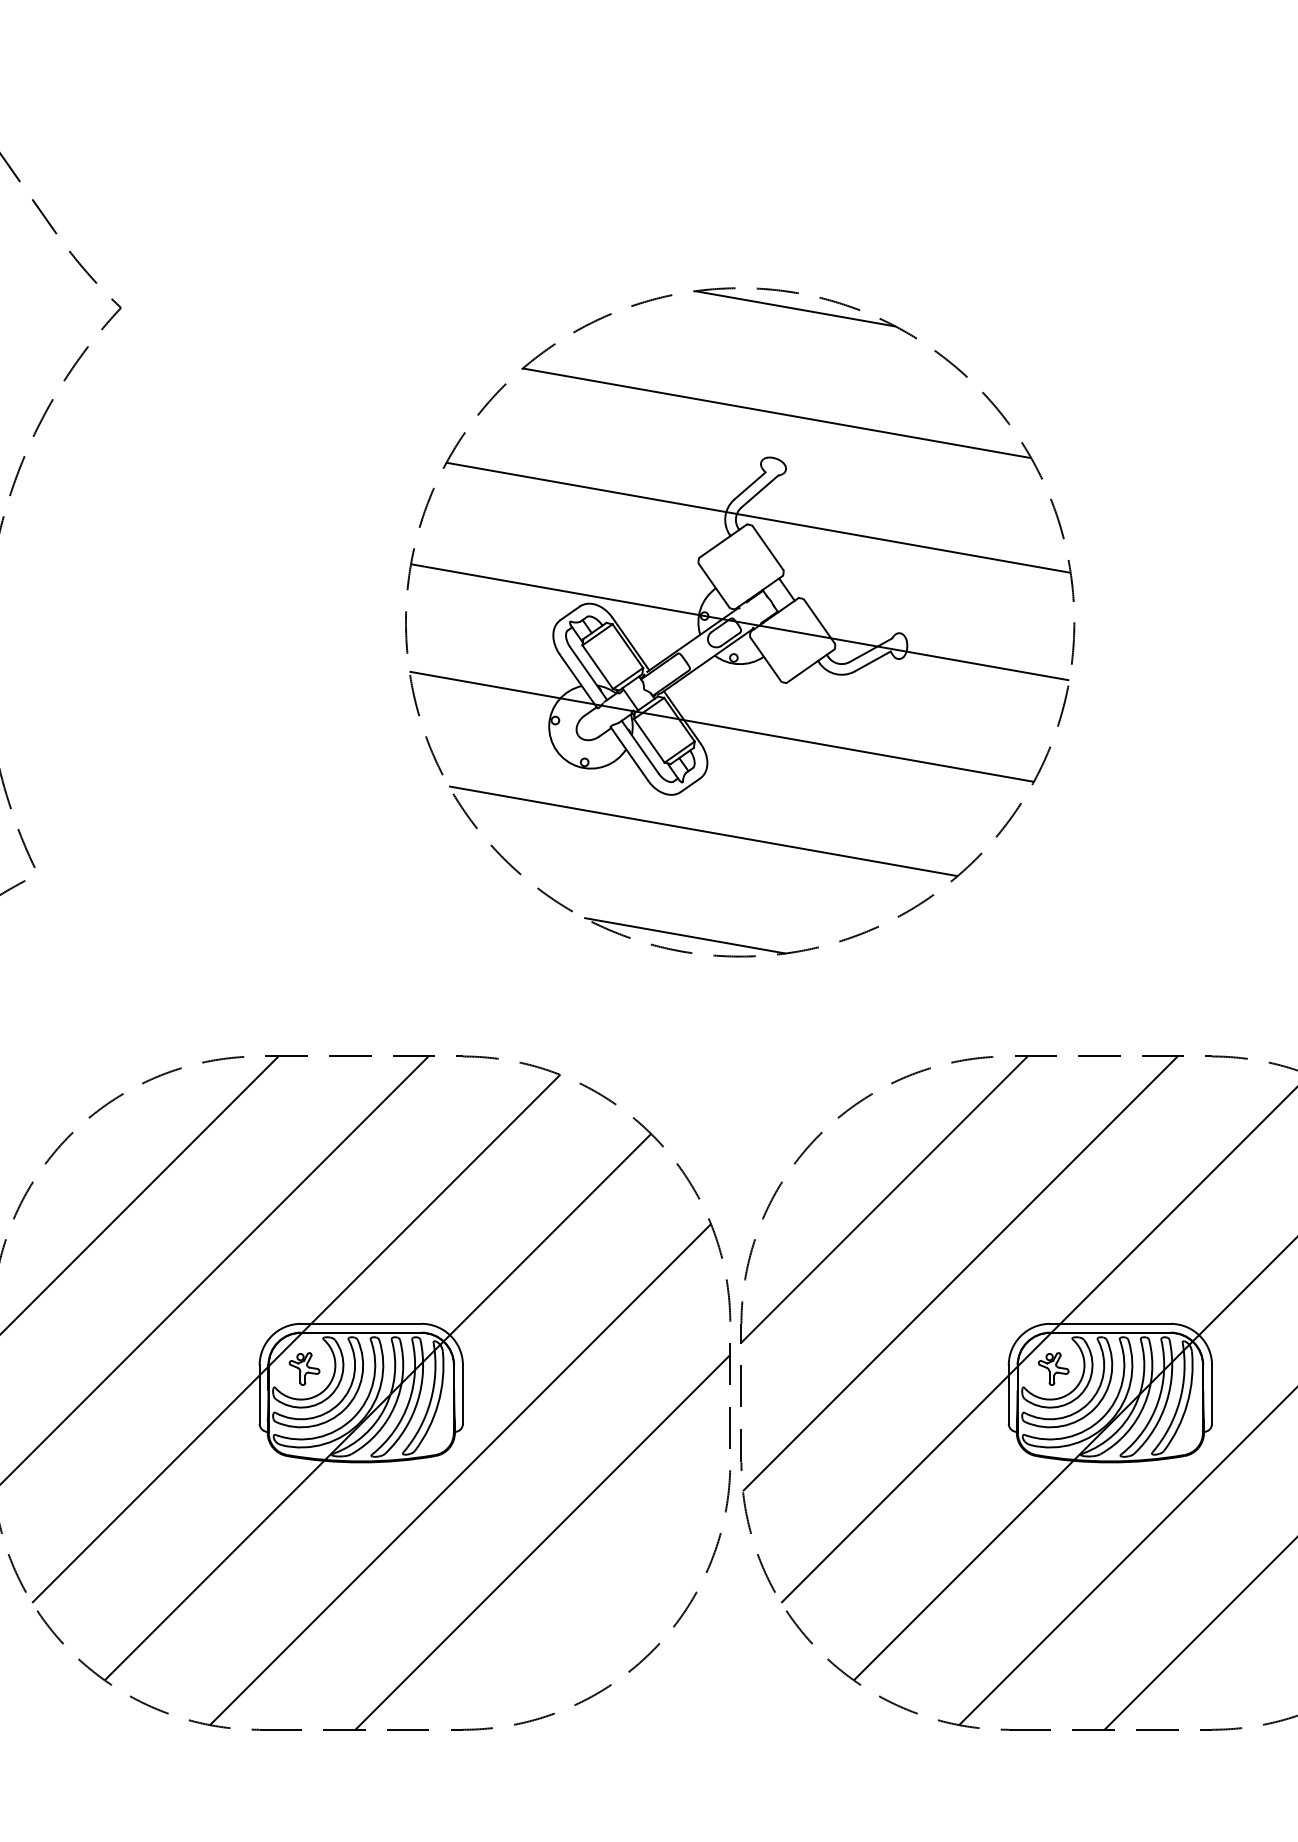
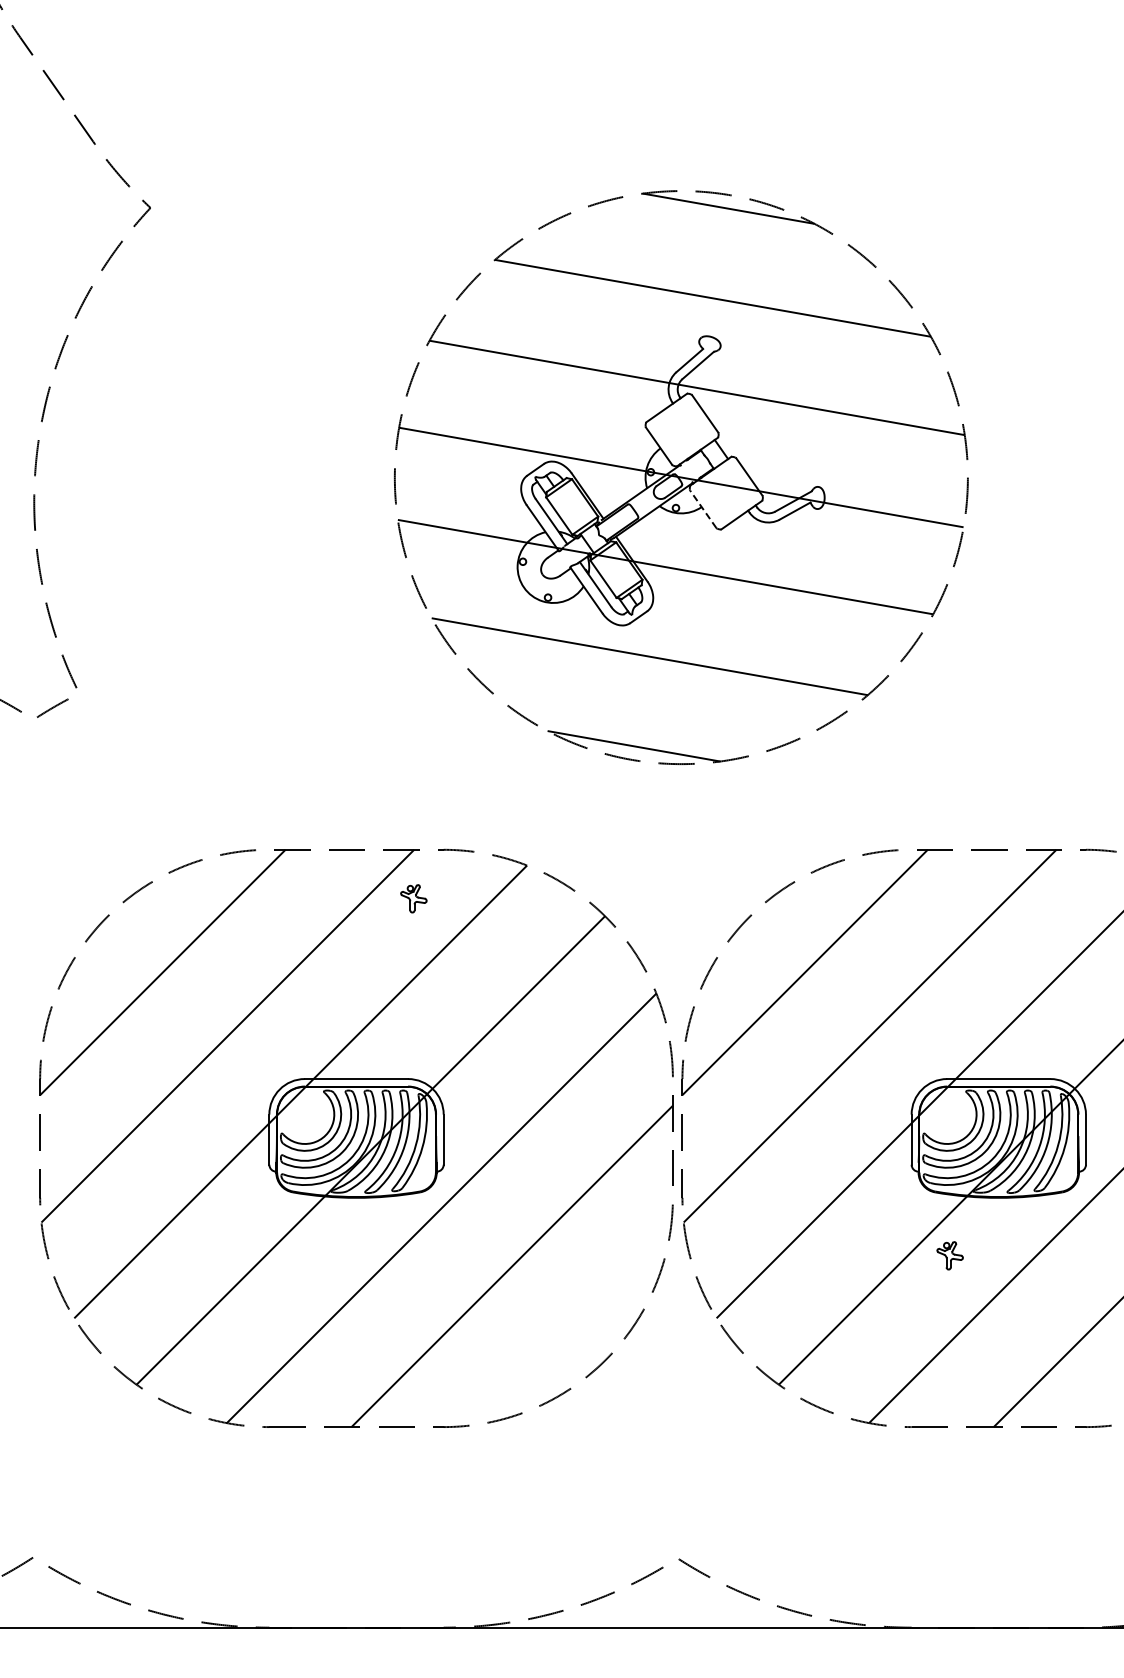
line: (765, 659) -> (703, 509), solid -> dashed
part: (304, 1368) -> (413, 898), moved
part: (1052, 1368) -> (949, 1255), moved

